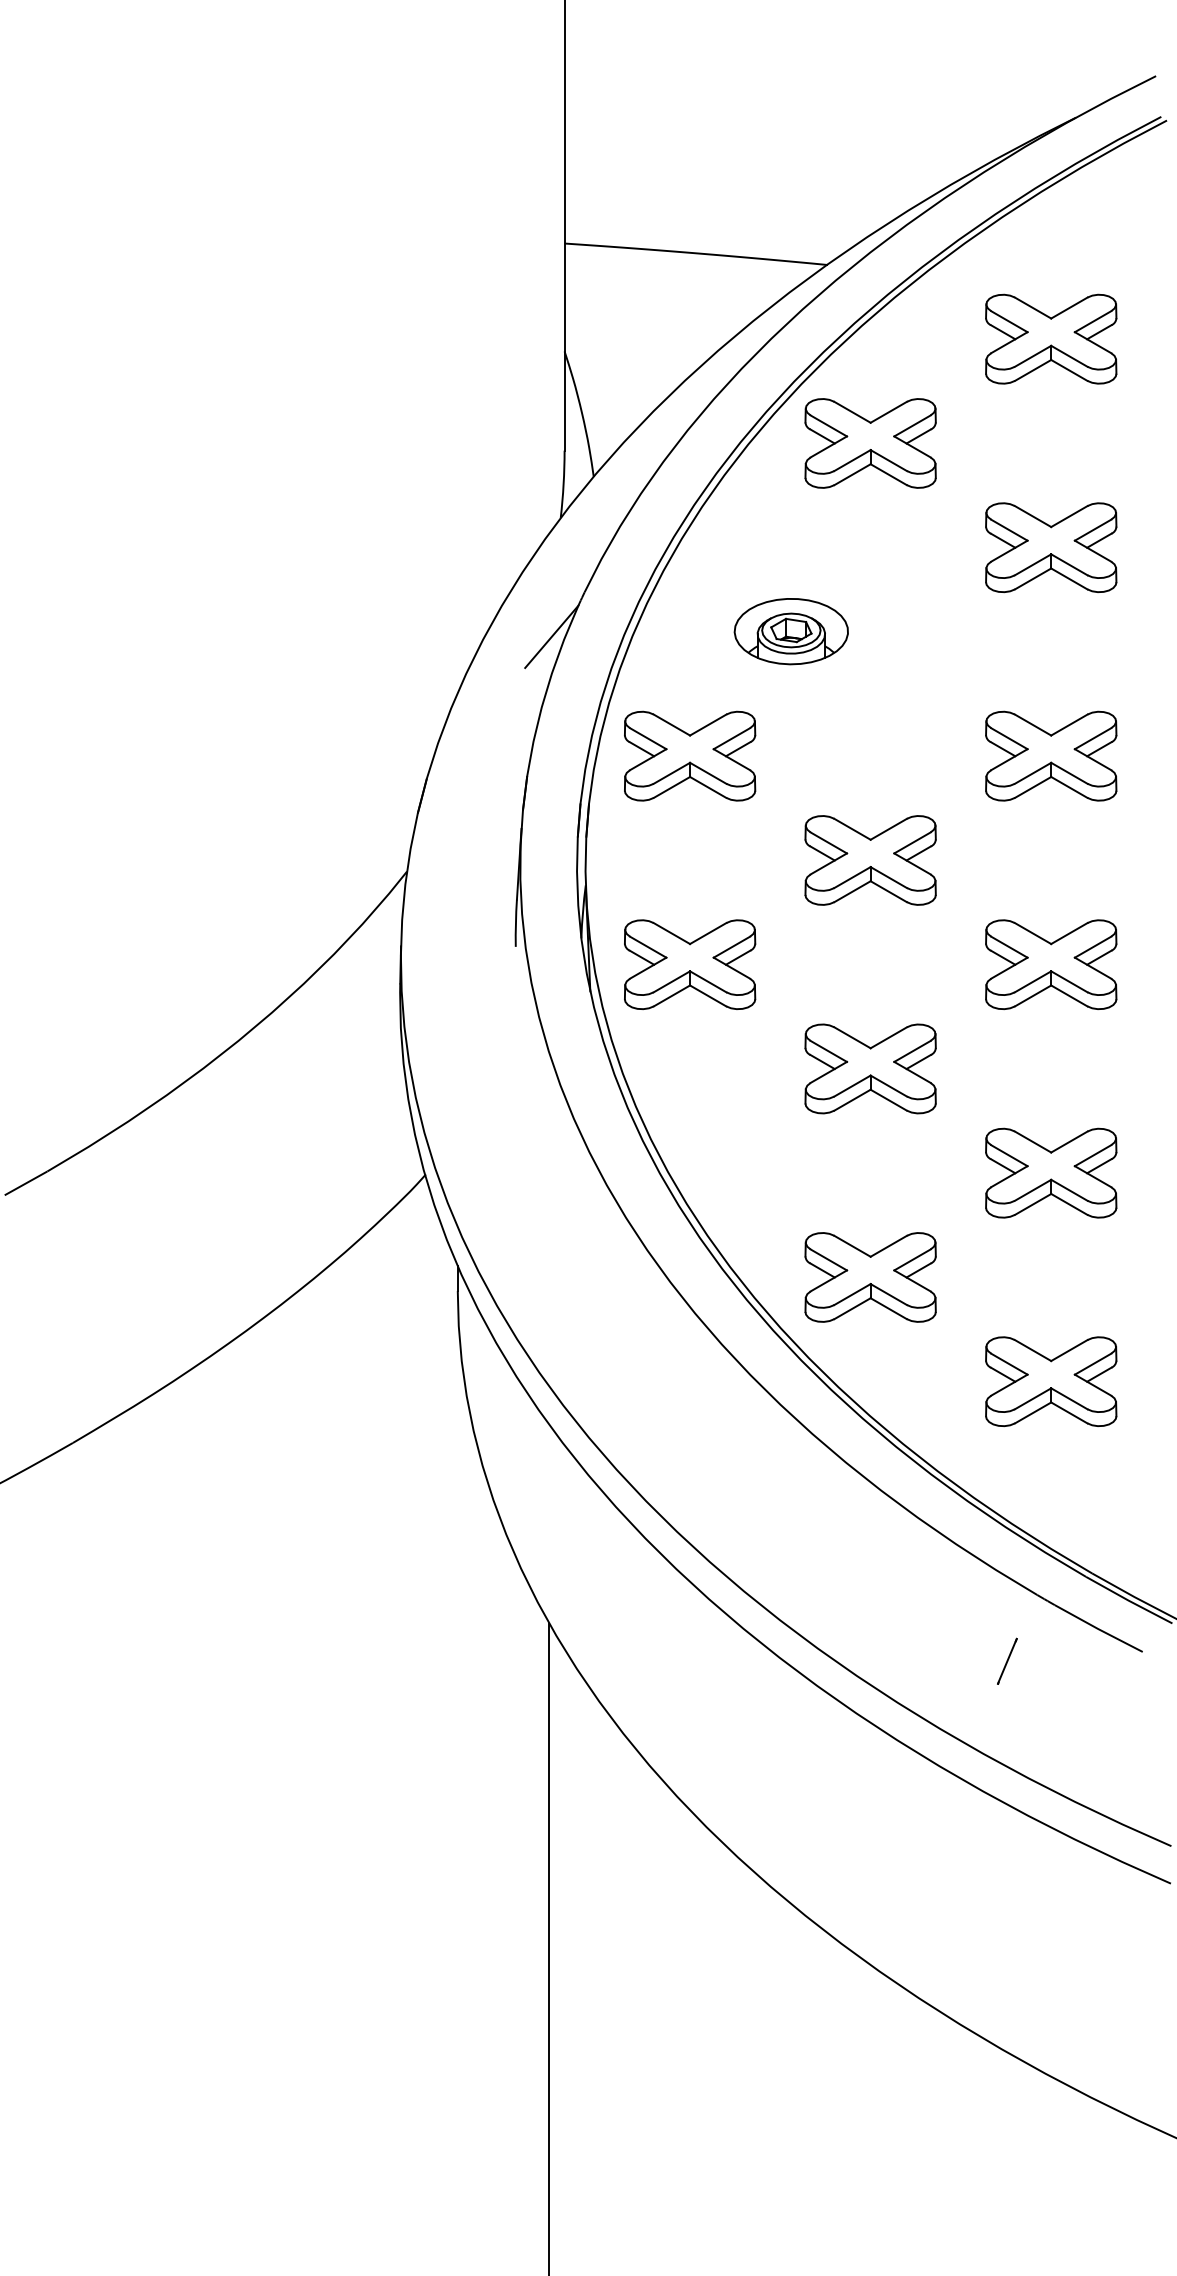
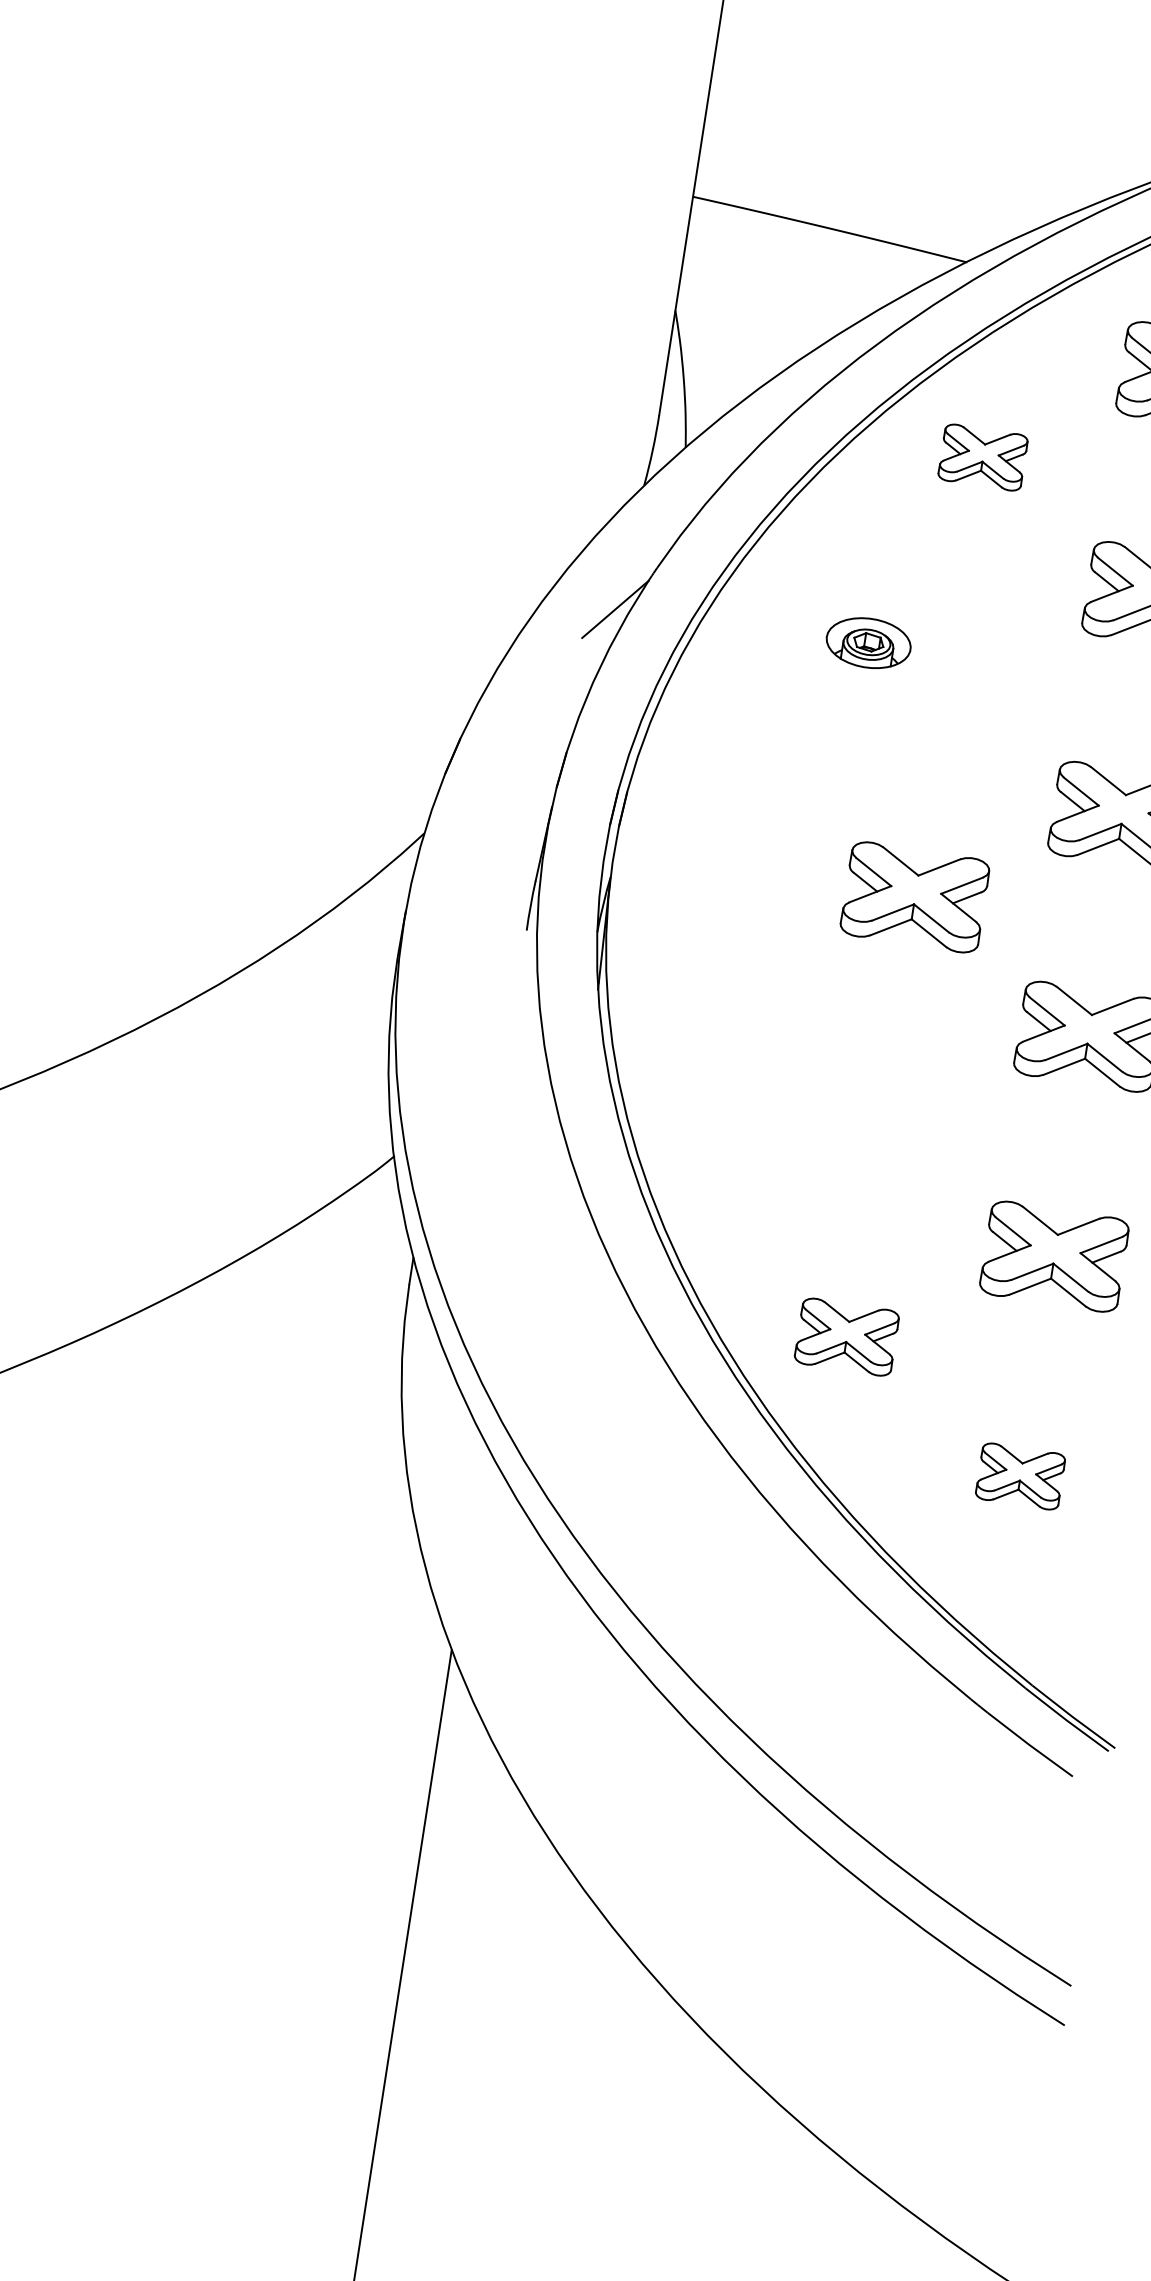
part: (870, 443) -> (983, 457), size x0.6
part: (790, 631) -> (867, 642), size x0.7
part: (690, 755) -> (742, 757), removed
part: (690, 964) -> (708, 977), removed
part: (870, 1068) -> (880, 1116), removed
part: (870, 1277) -> (846, 1337), size x0.7
part: (1051, 1381) -> (1020, 1476), size x0.6
line: (1007, 1660) -> (928, 1763), removed

